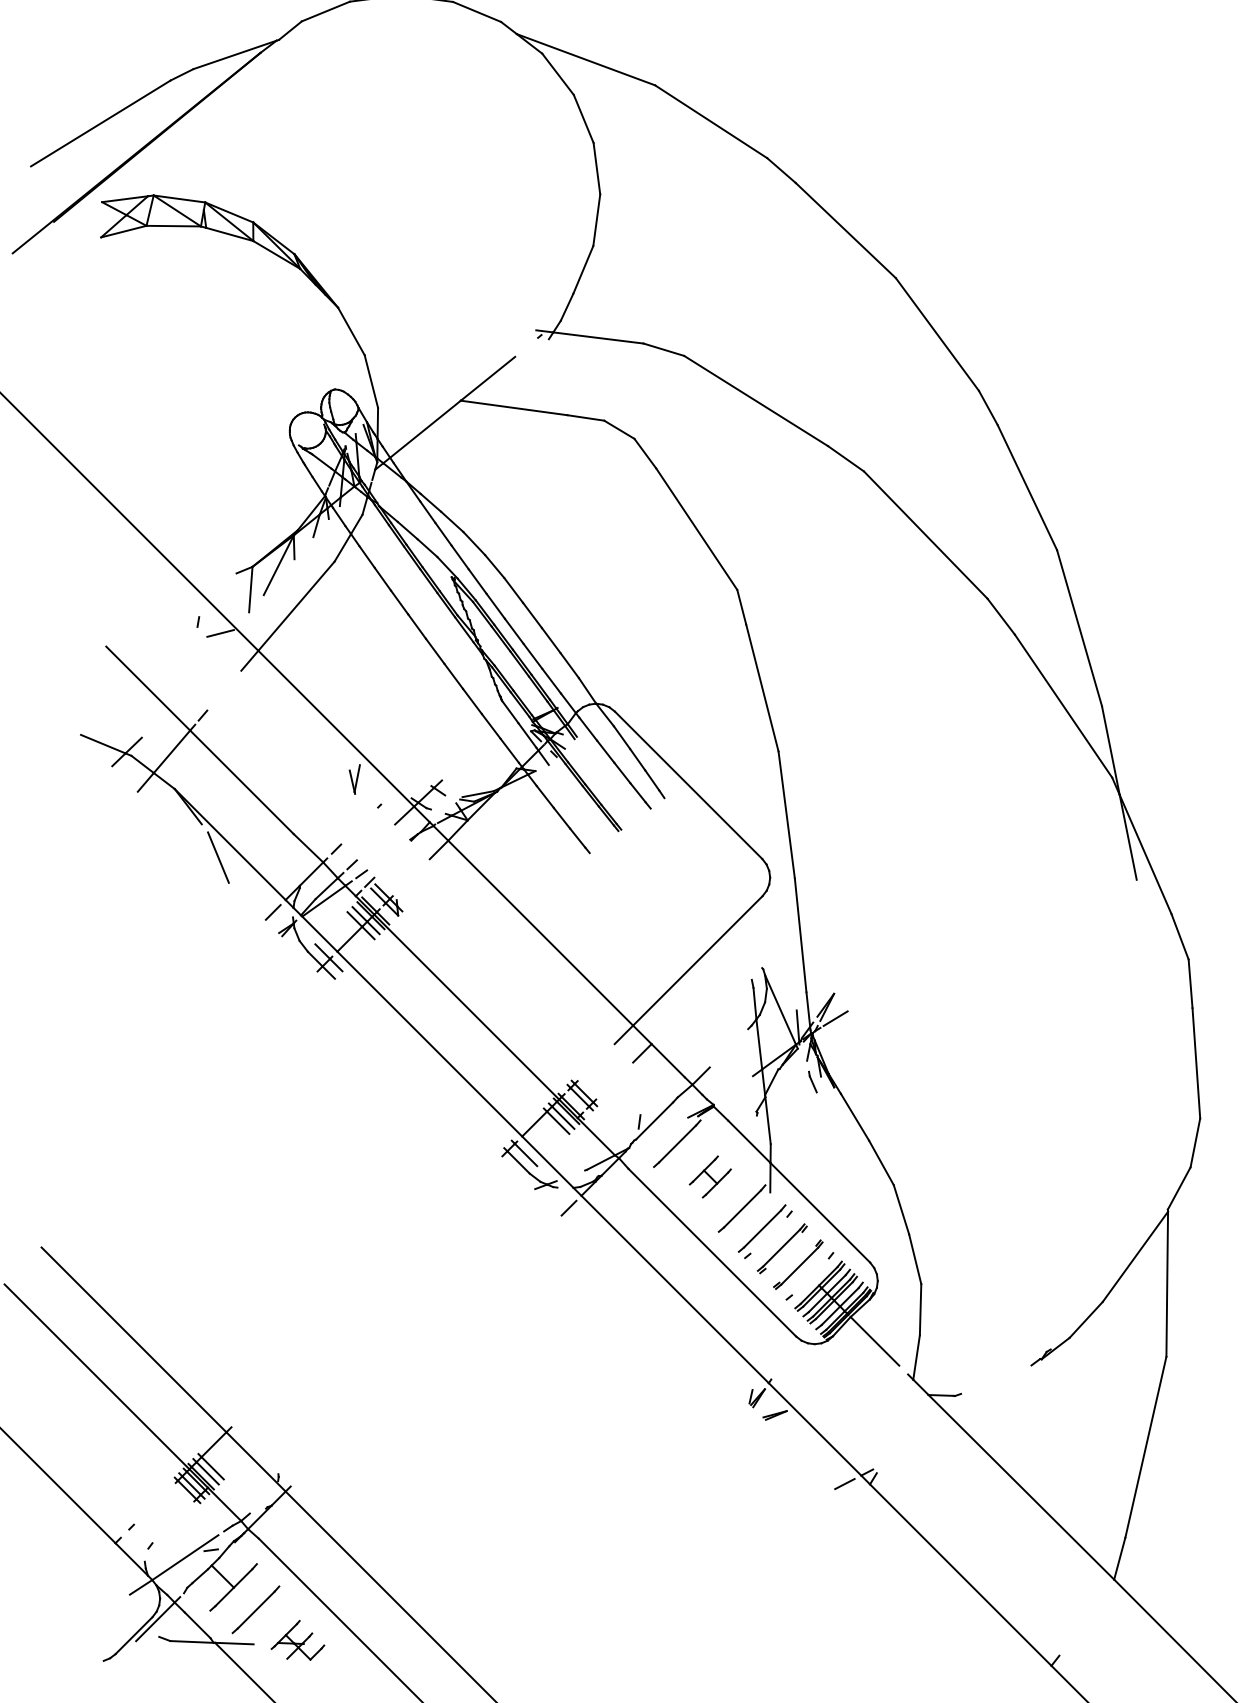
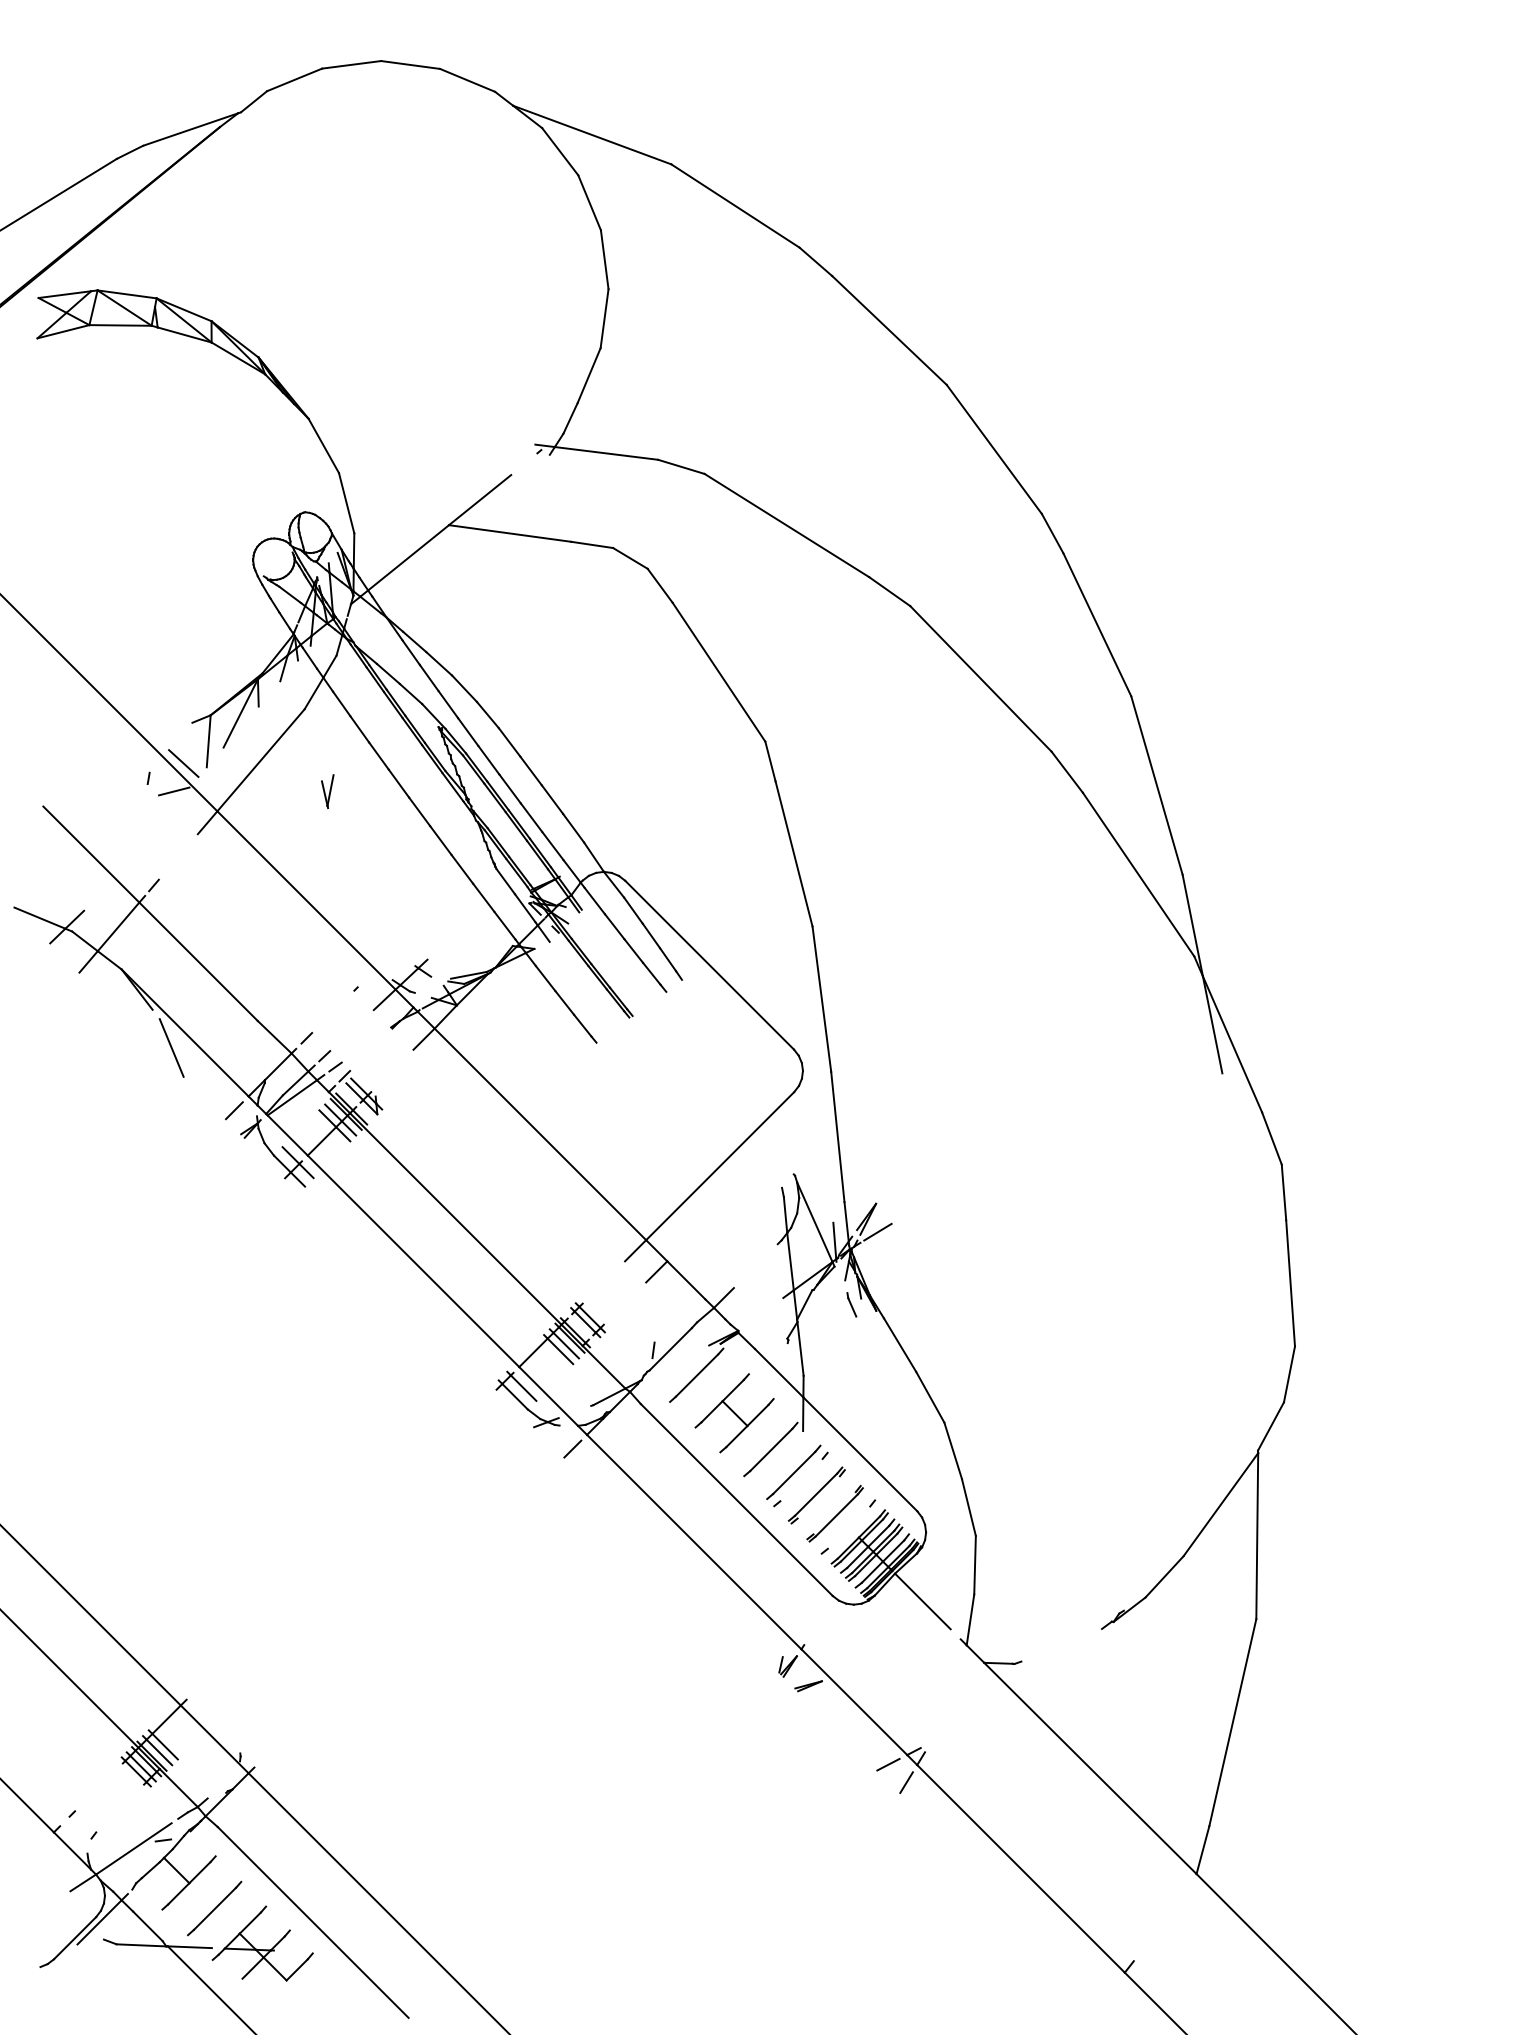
line: (228, 608) -> (183, 763), added
part: (354, 779) -> (327, 791), moved
part: (710, 1177) -> (734, 1413), size x1.67
line: (860, 1499) -> (906, 1782), added
part: (297, 1640) -> (262, 1943), size x1.67

